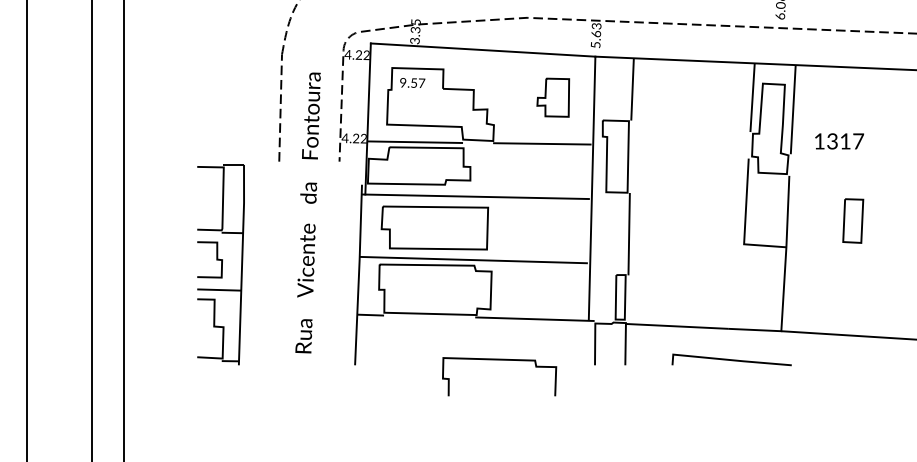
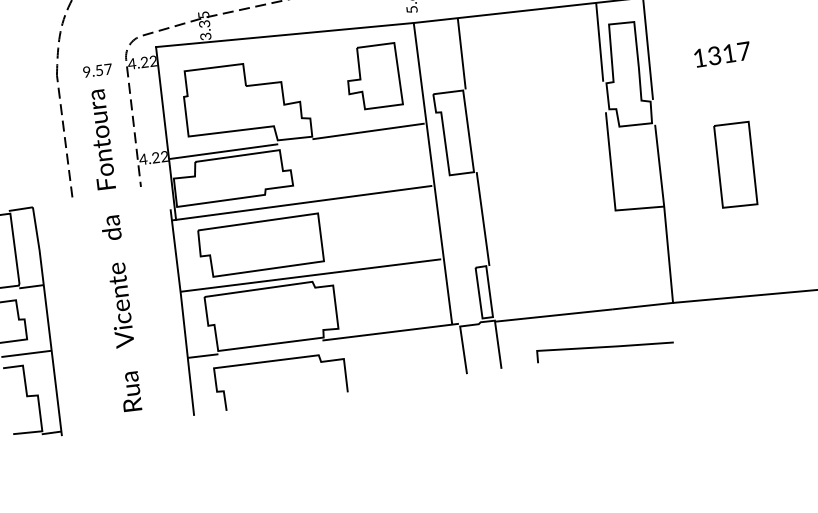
text: (412, 82) -> (97, 70), moved
part: (552, 97) -> (372, 76), size x1.43
text: (839, 141) -> (722, 54), moved
part: (852, 220) -> (734, 164), size x1.67
line: (731, 359) -> (604, 346), moved
curve: (499, 360) -> (278, 361), moved

